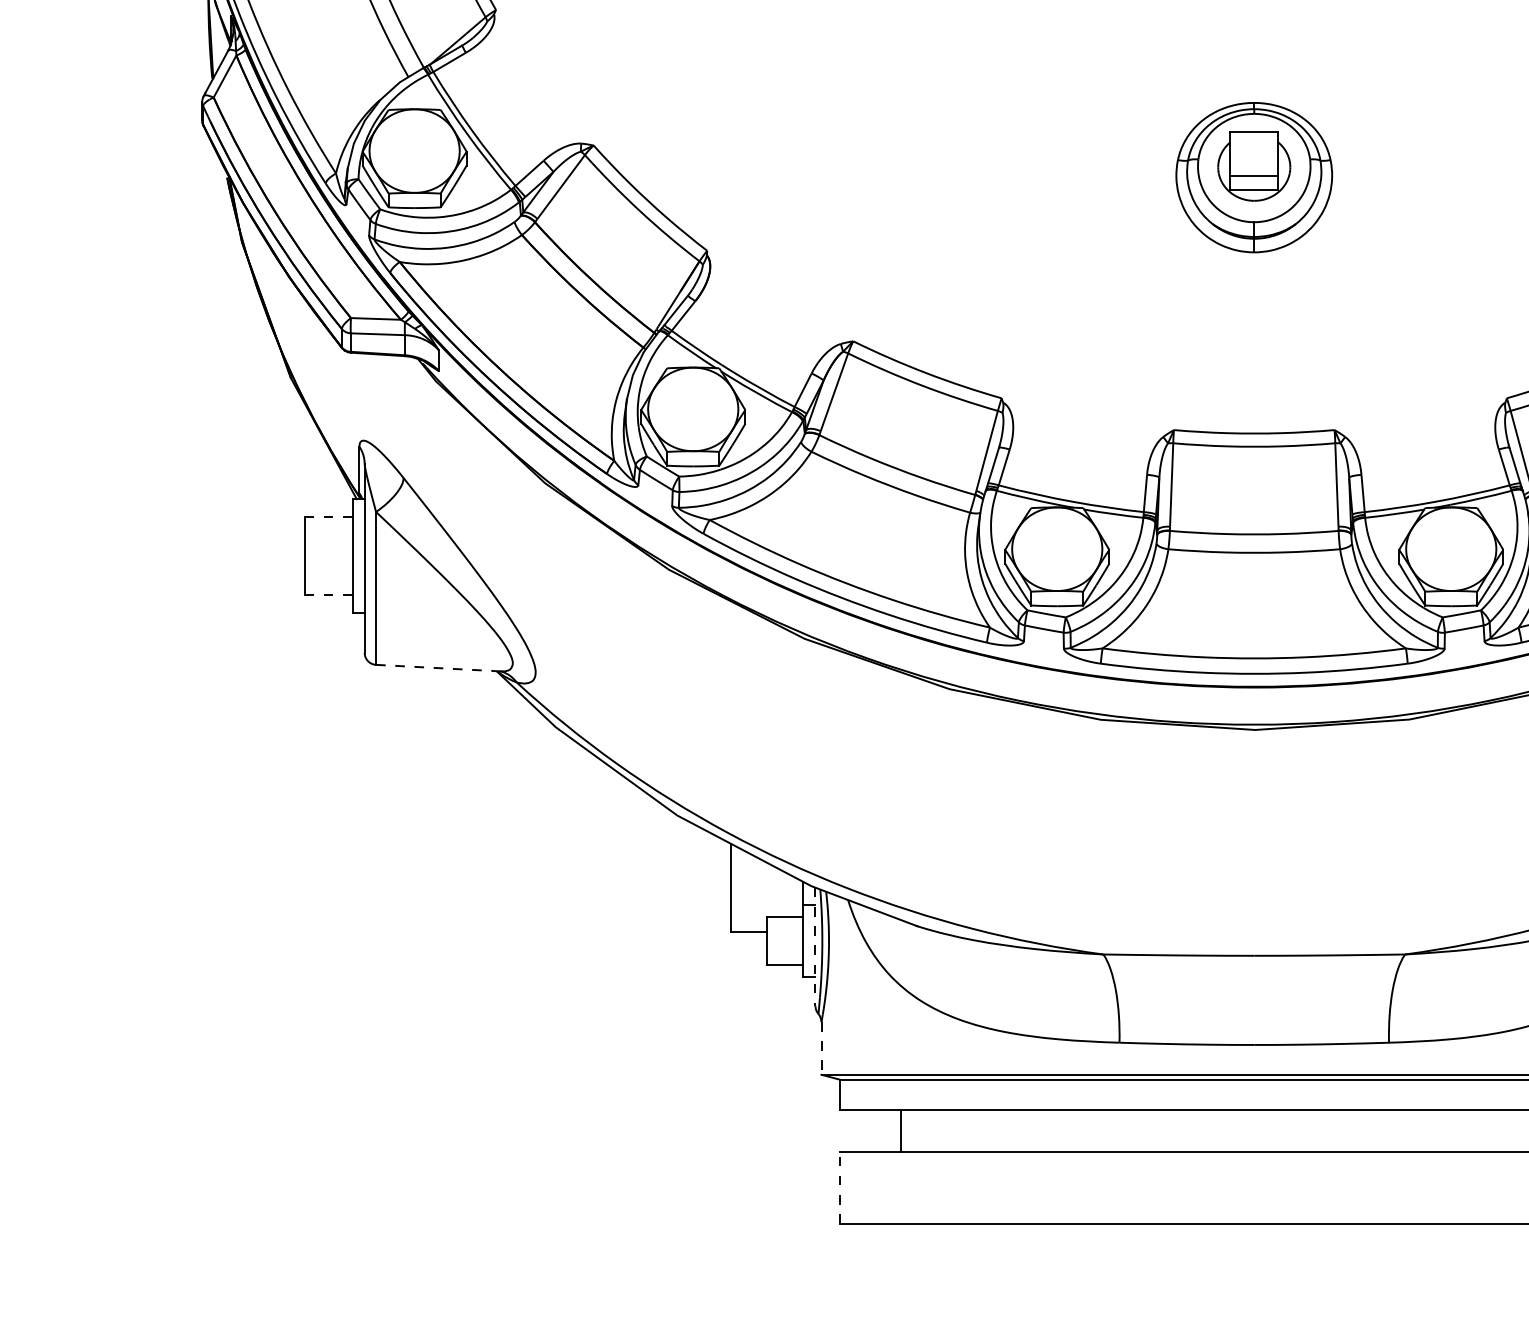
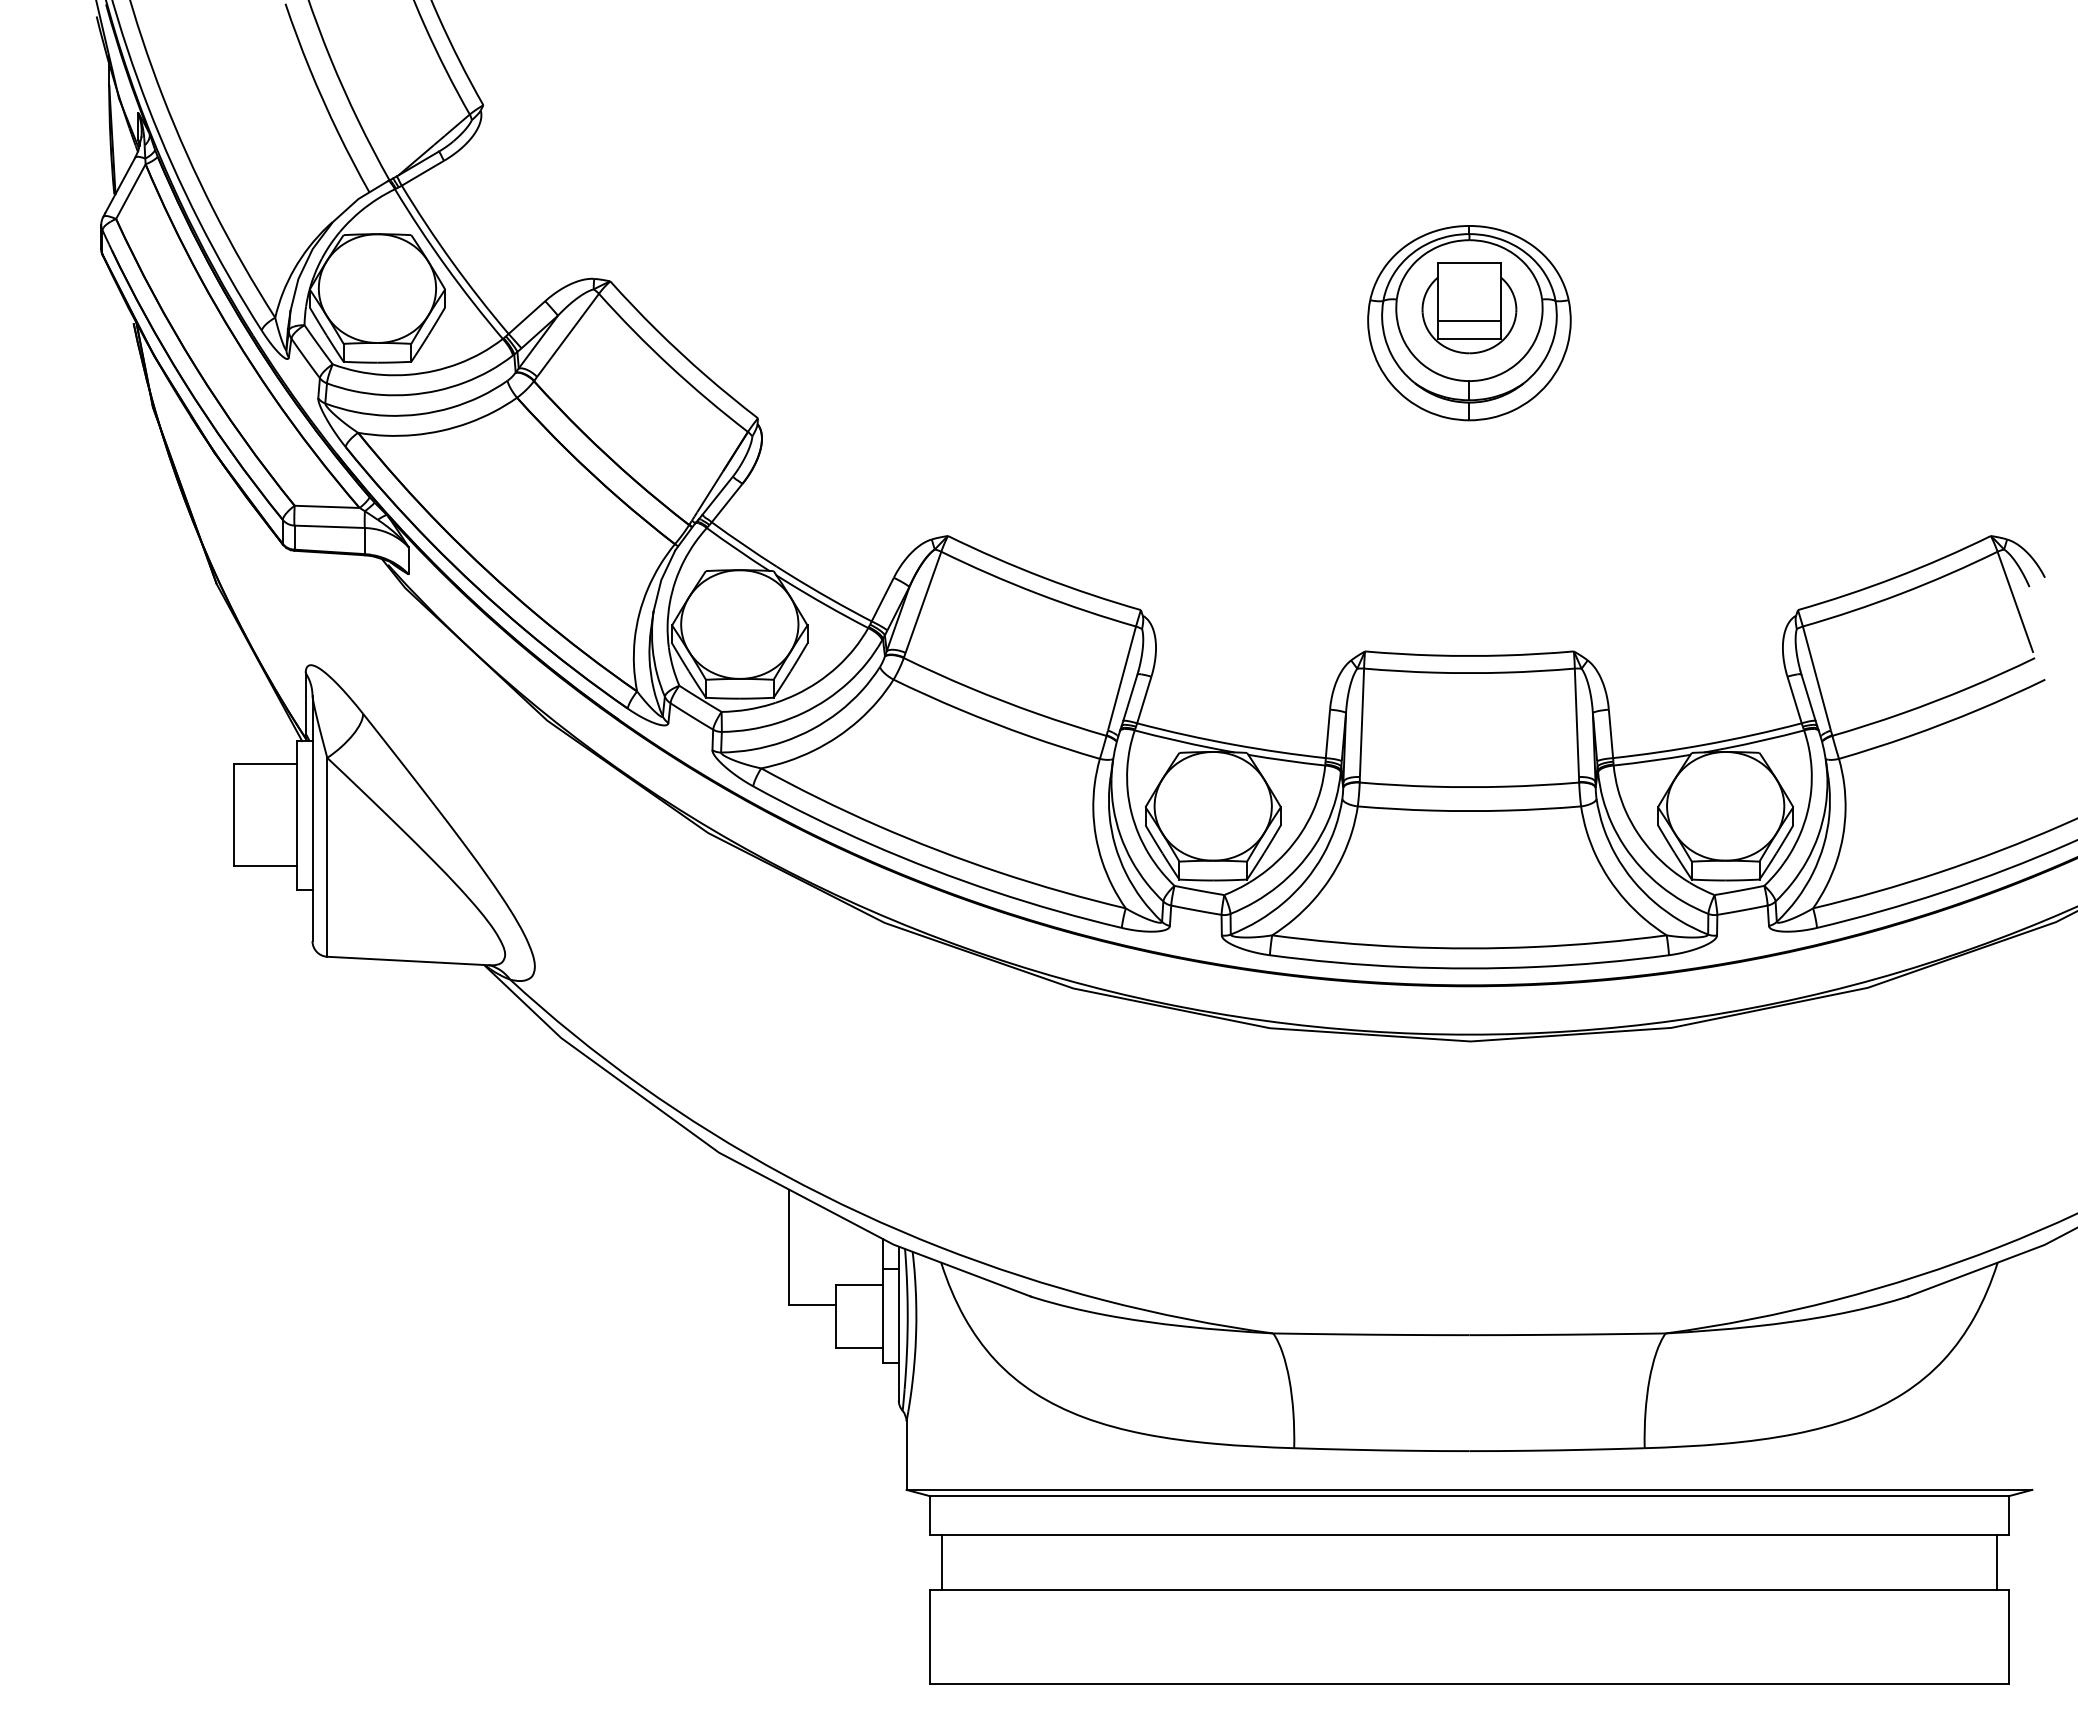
line: (328, 517) -> (265, 764), dashed -> solid
line: (328, 595) -> (265, 866), dashed -> solid
line: (438, 668) -> (408, 961), dashed -> solid
line: (815, 946) -> (898, 1323), dashed -> solid
line: (821, 1049) -> (906, 1456), dashed -> solid
line: (901, 1130) -> (941, 1562), moved
line: (839, 1187) -> (930, 1636), dashed -> solid

